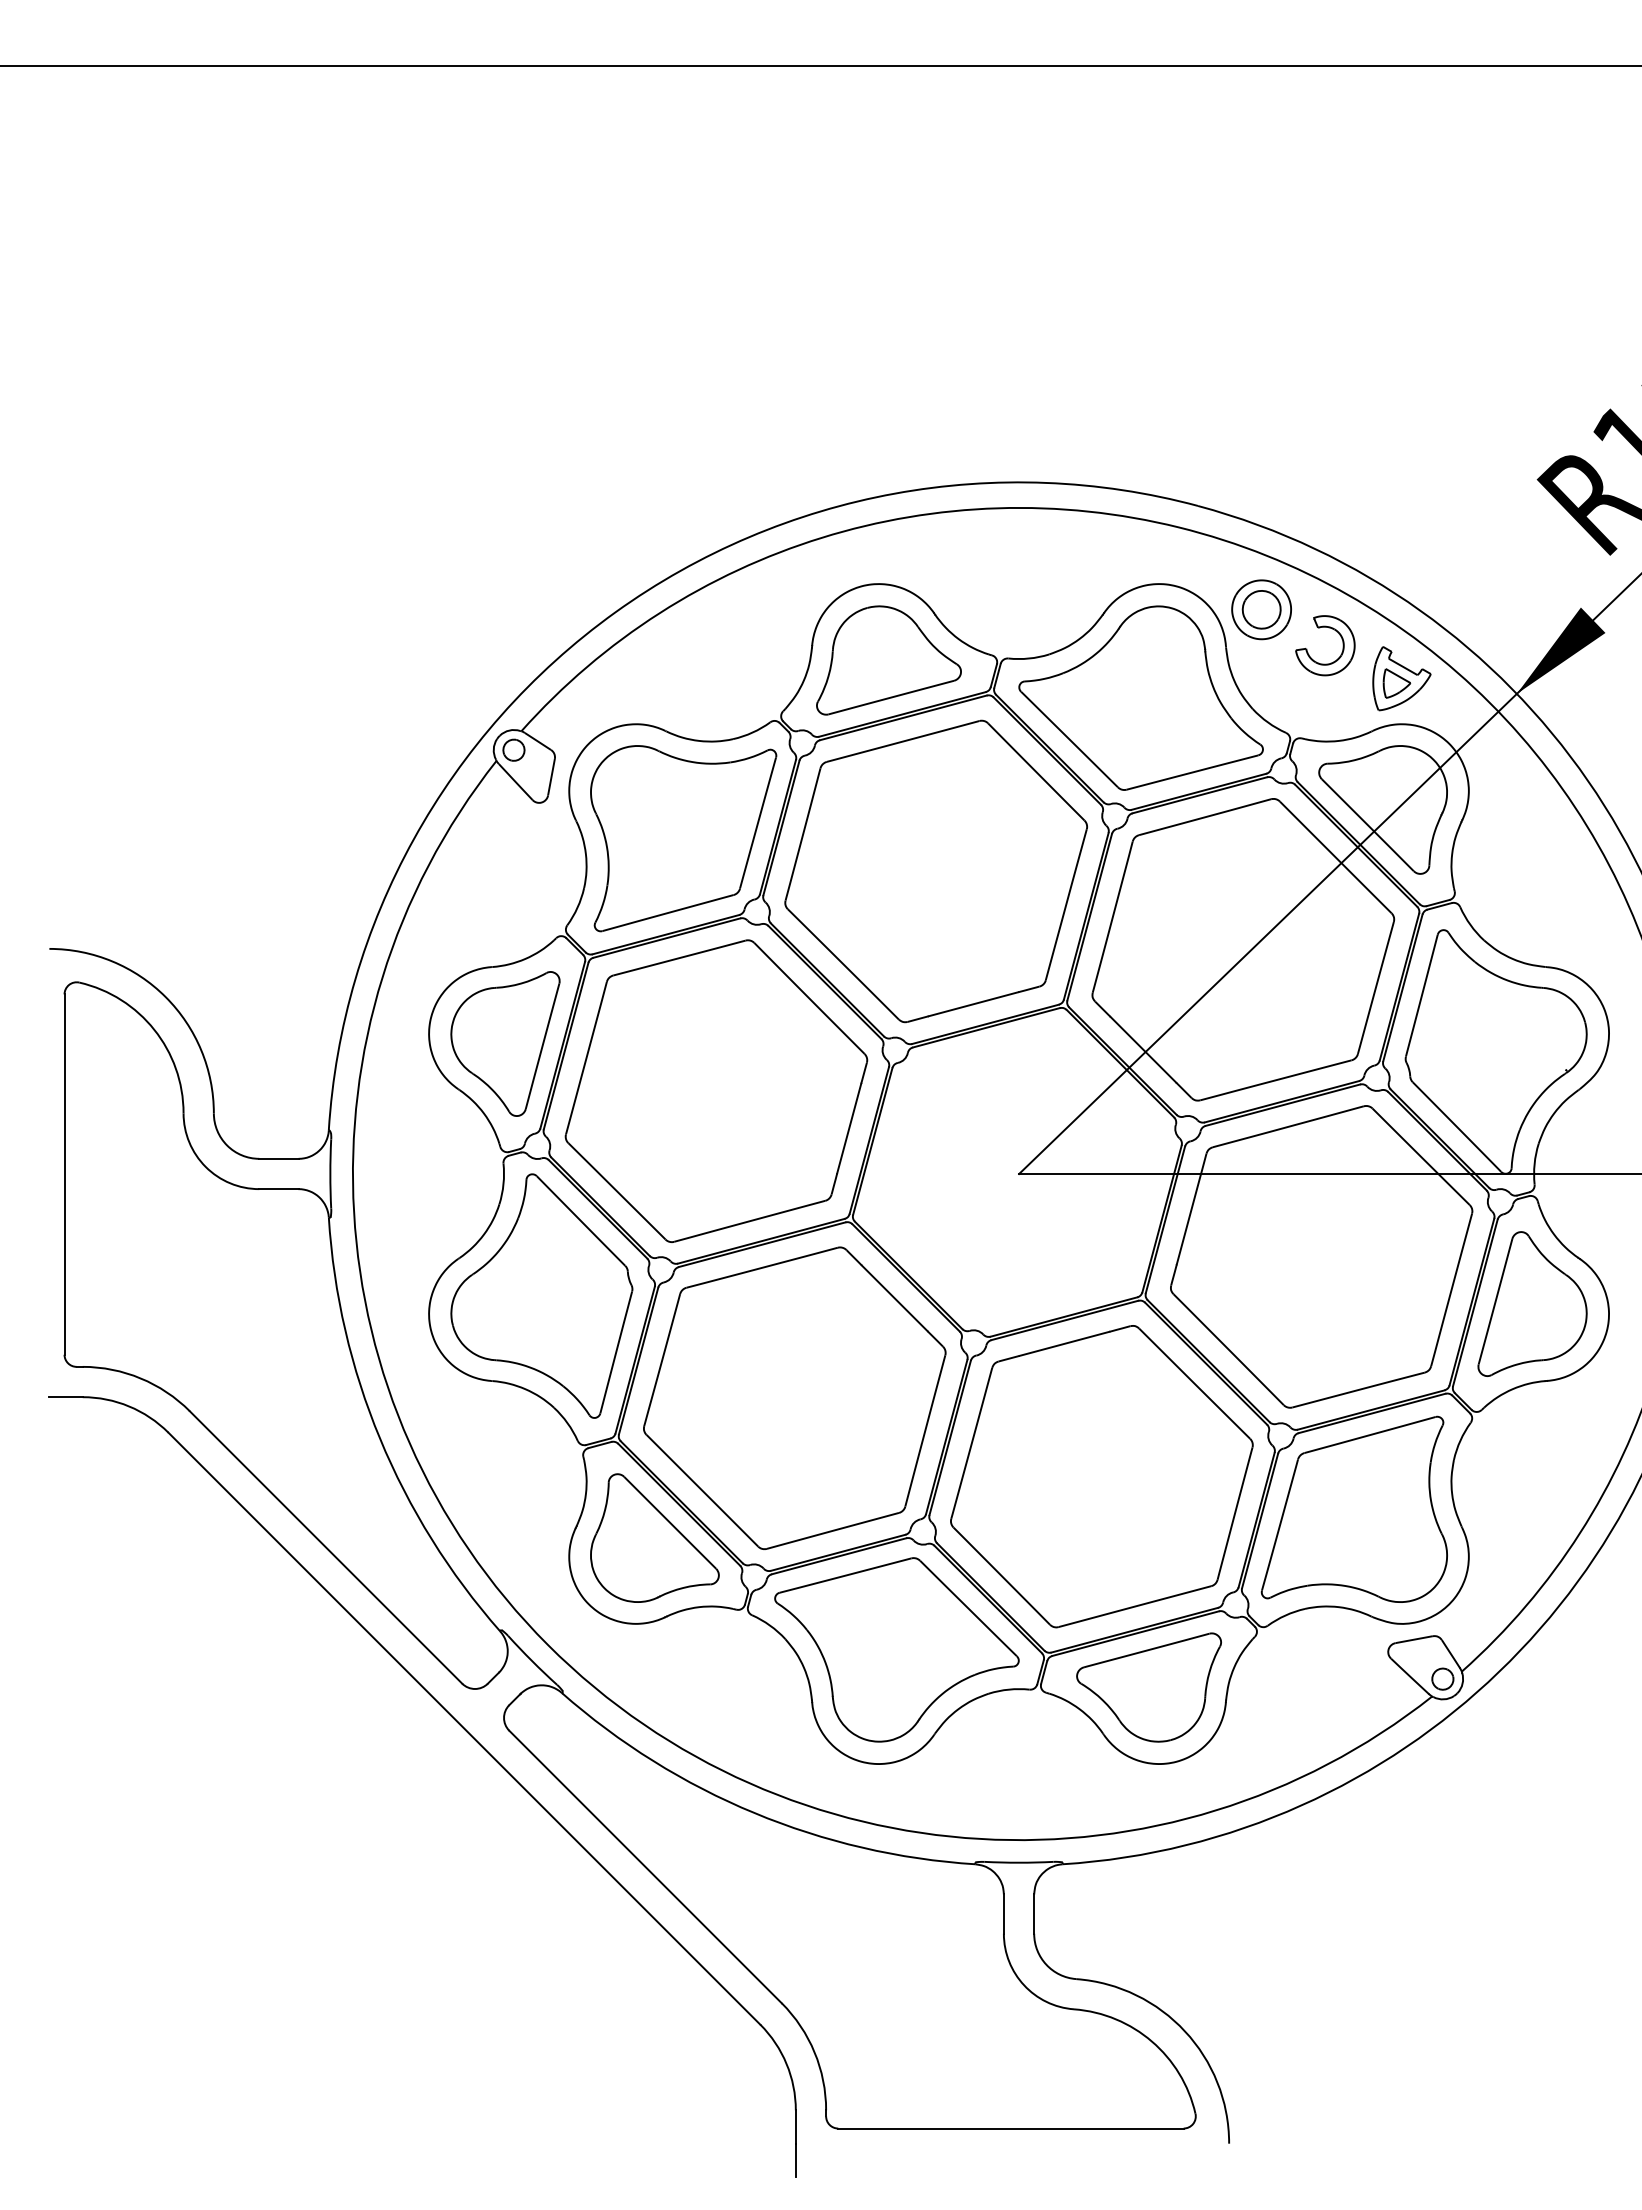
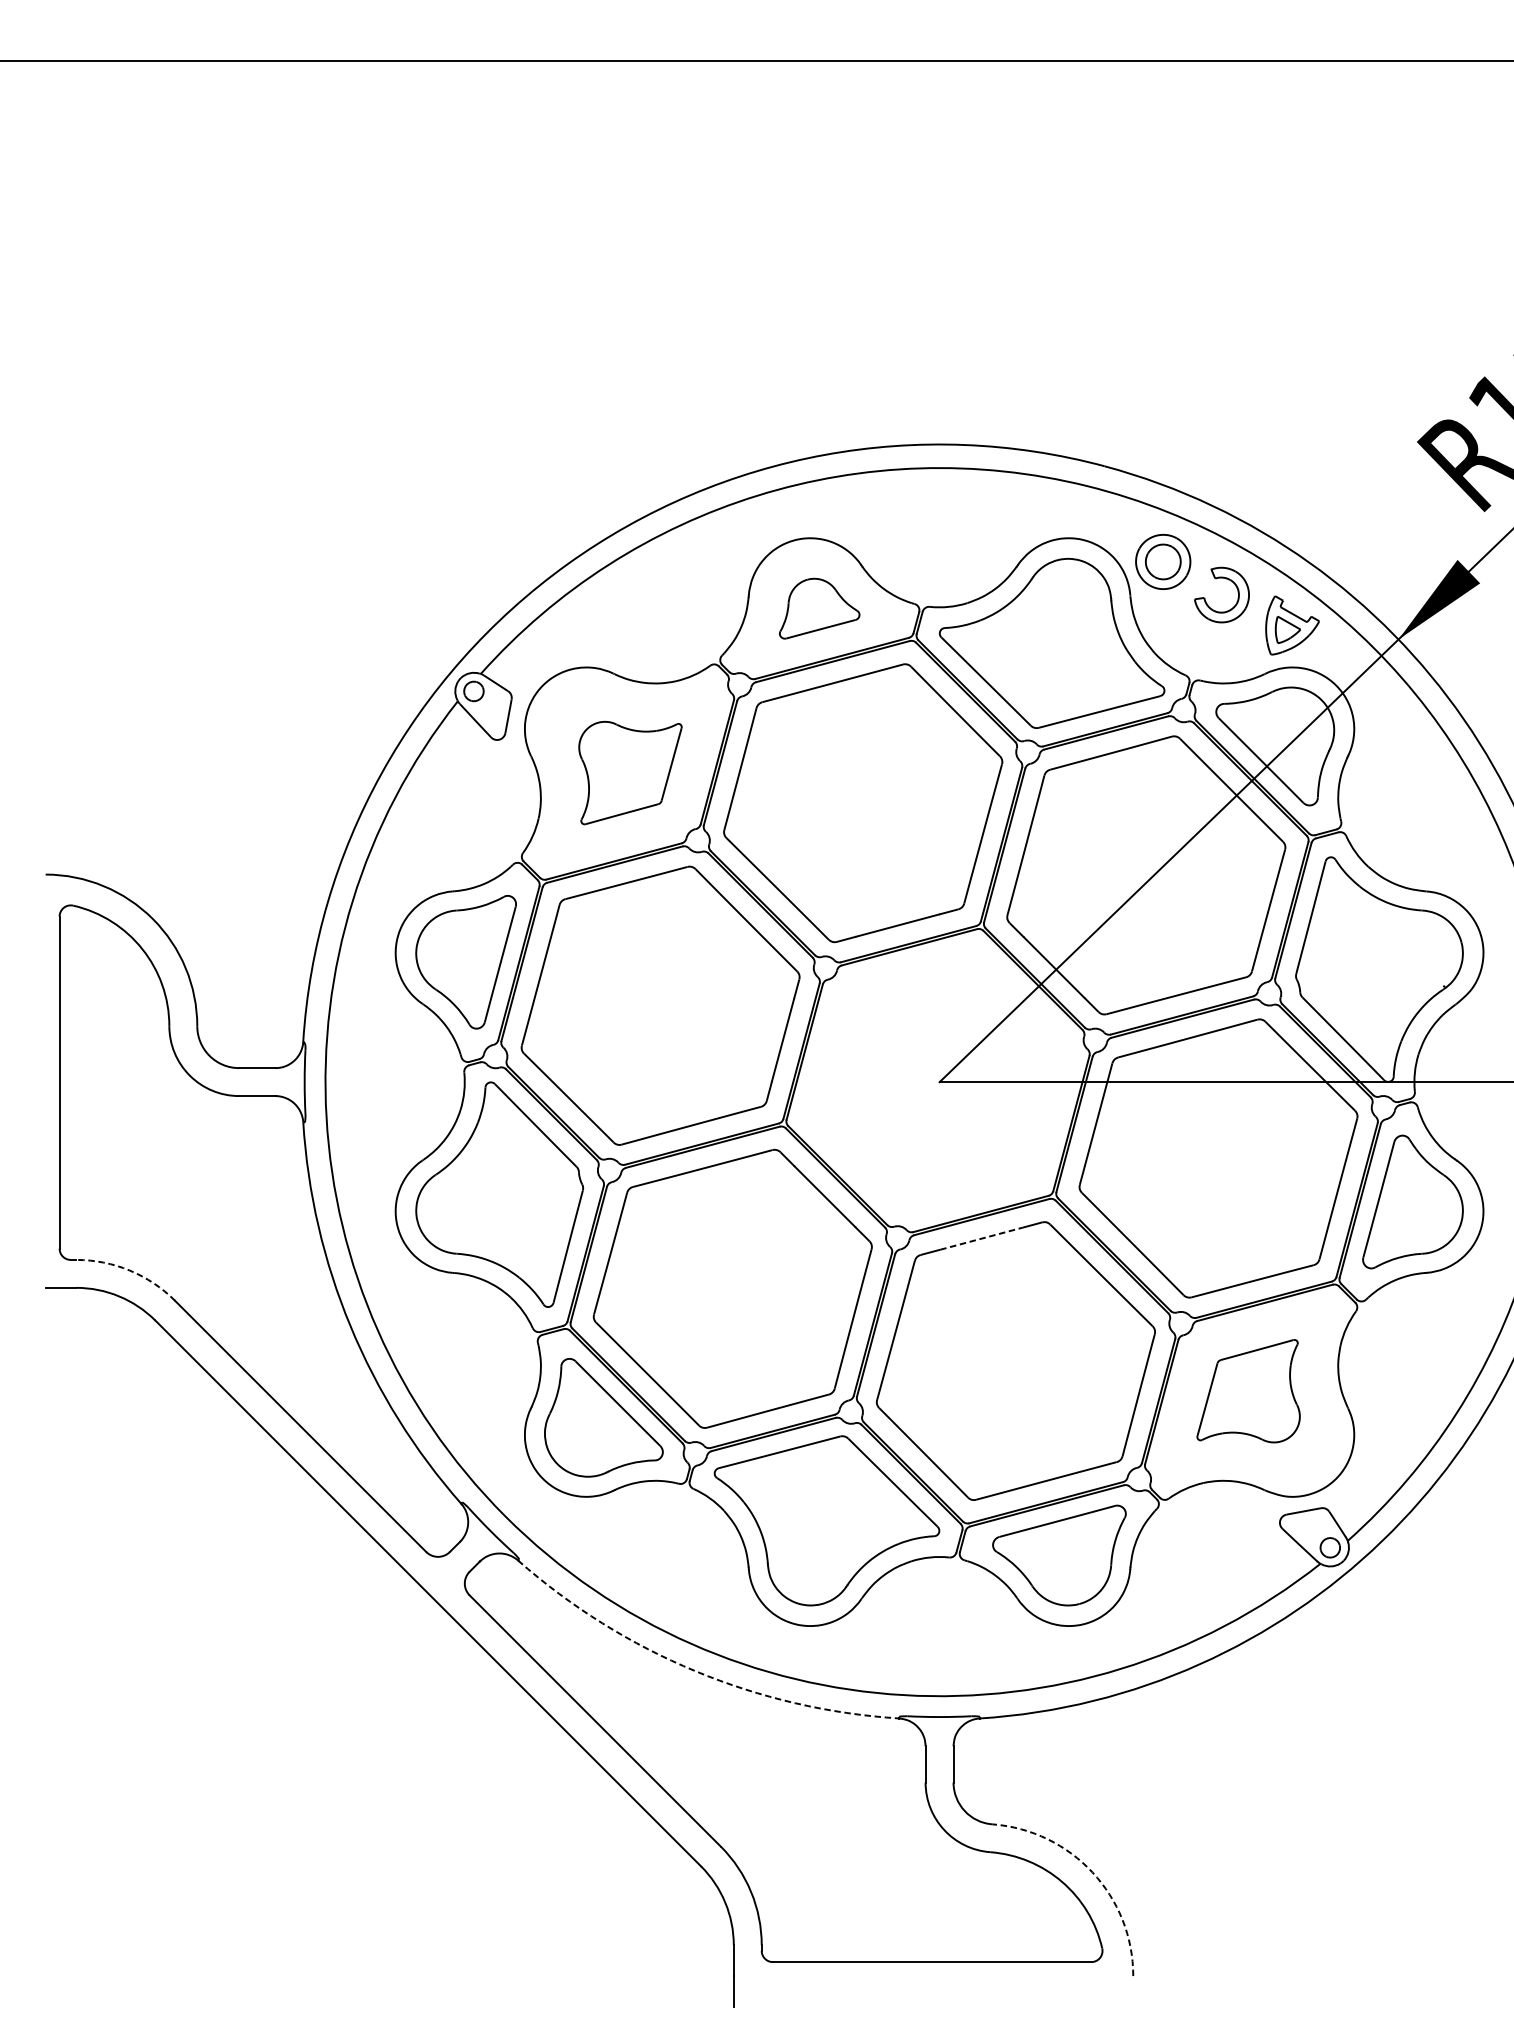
part: (888, 660) -> (819, 608), size x0.6
part: (683, 838) -> (630, 772), size x0.6
line: (1065, 1343) -> (982, 1238), solid -> dashed
arc: (140, 1378) -> (129, 1270), solid -> dashed
part: (1353, 1508) -> (1247, 1390), size x0.6
arc: (754, 1813) -> (695, 1671), solid -> dashed
arc: (1185, 2031) -> (1093, 1872), solid -> dashed

